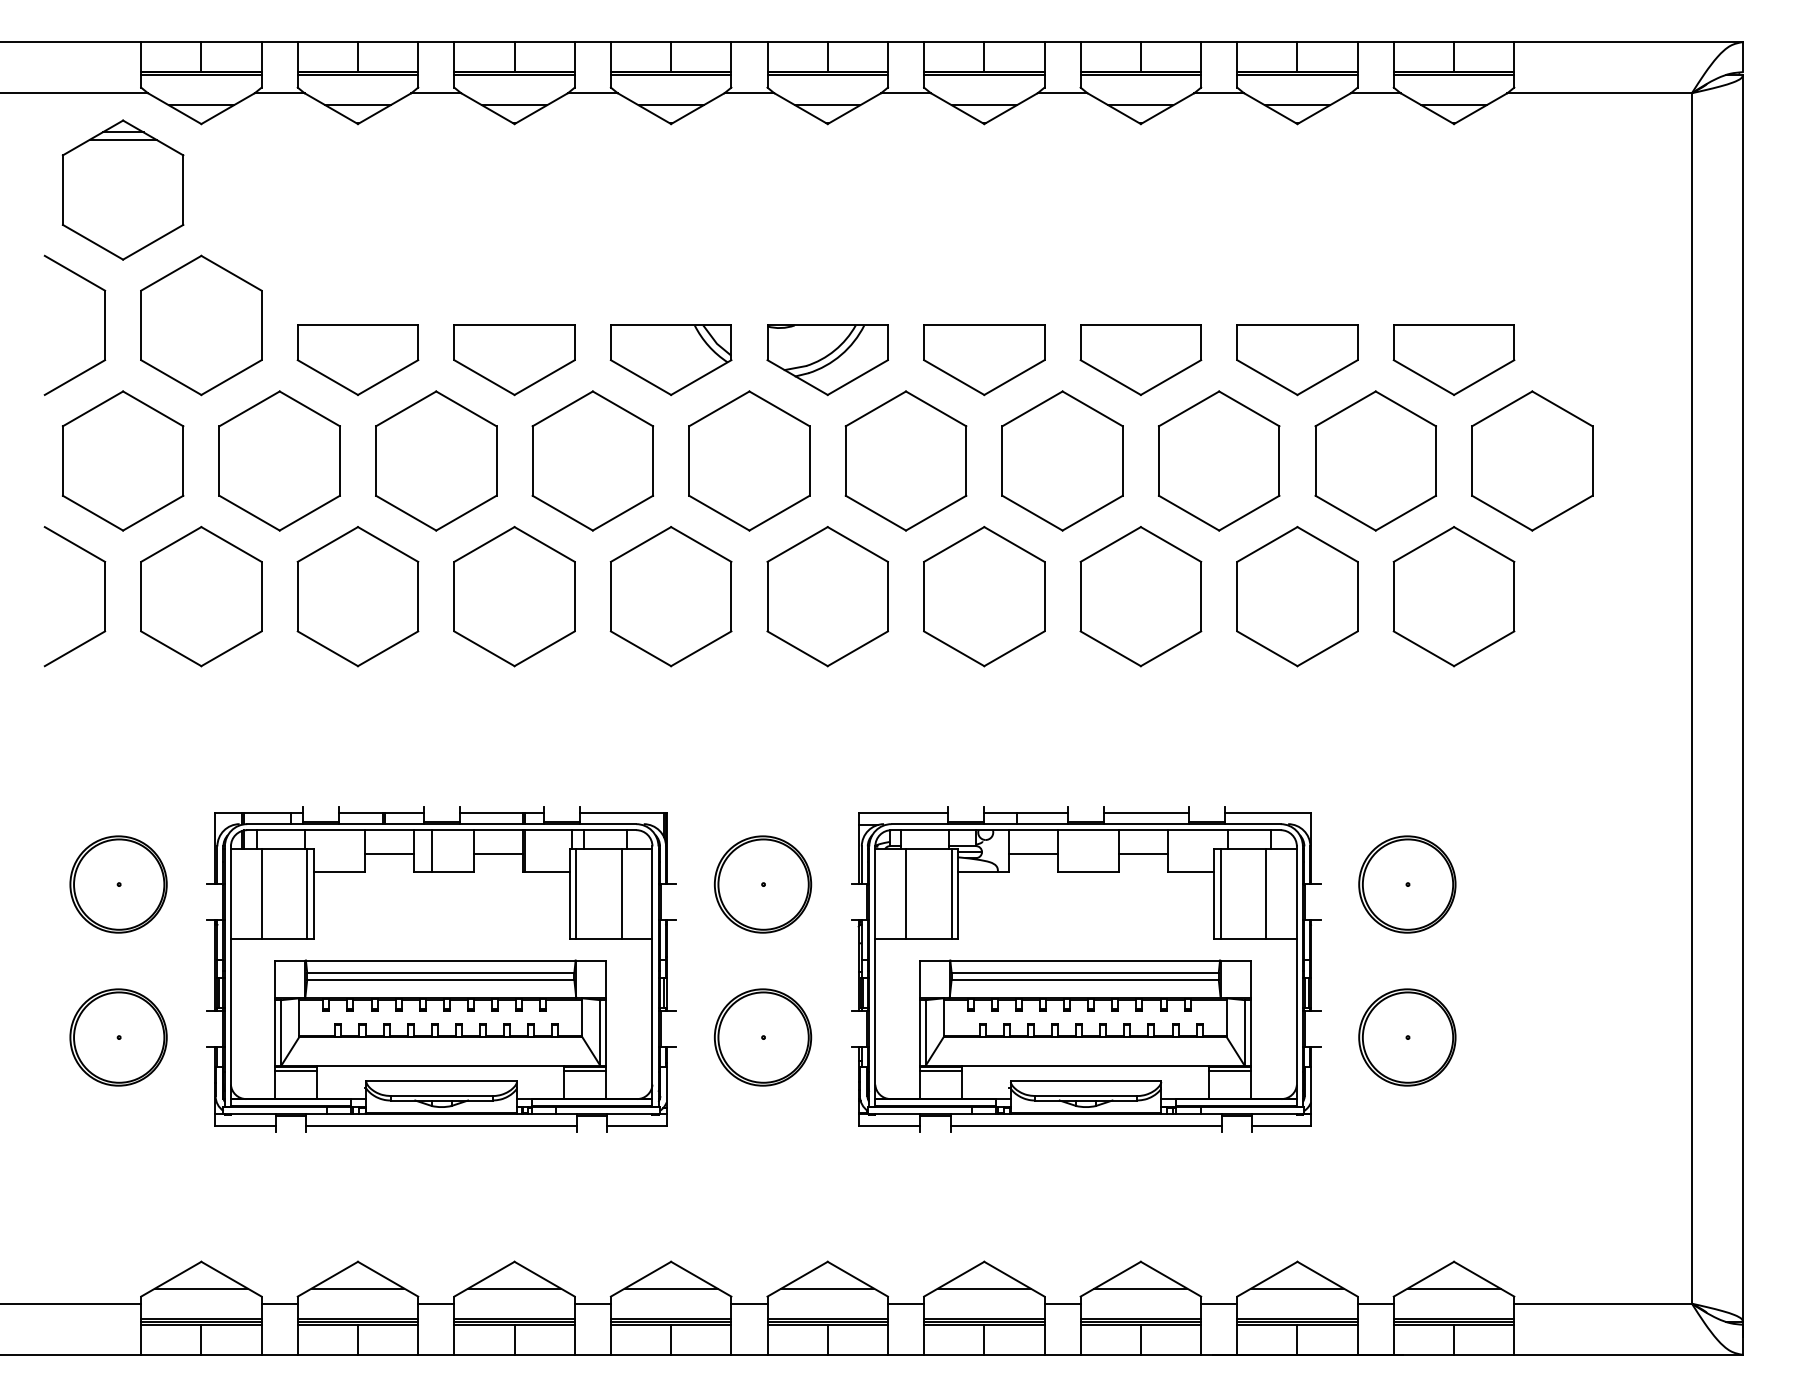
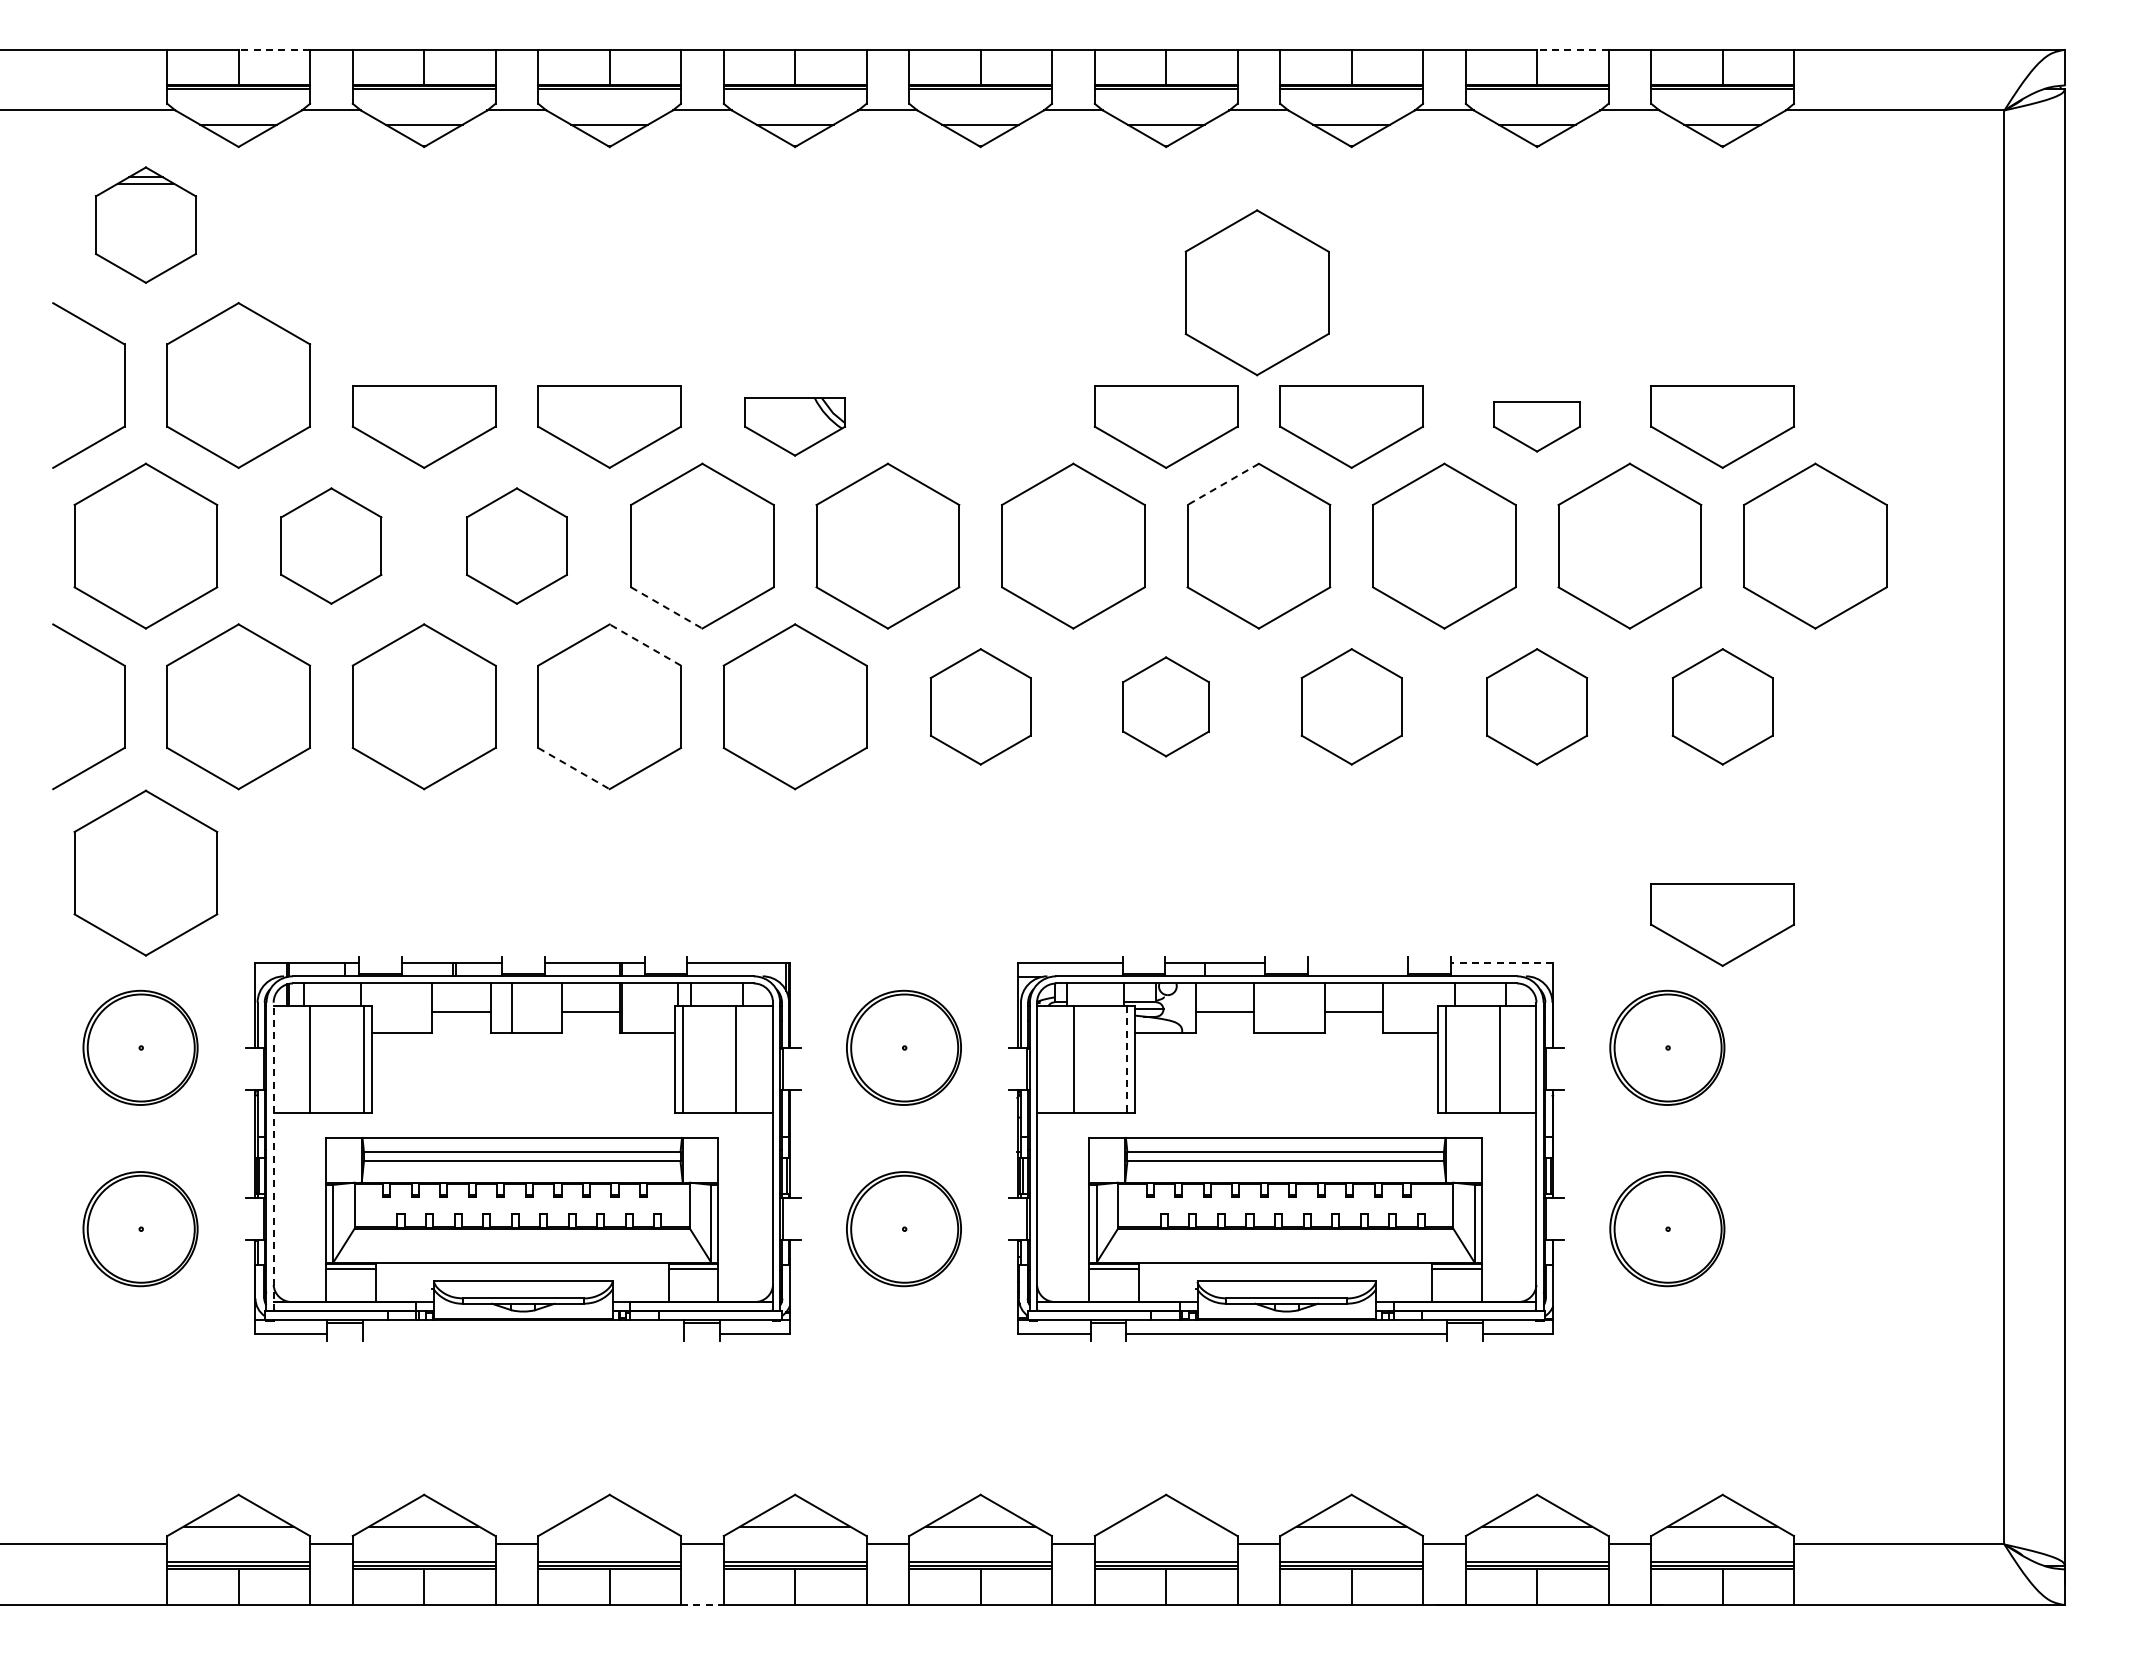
line: (231, 41) -> (274, 49), solid -> dashed
line: (1327, 41) -> (1572, 49), solid -> dashed
part: (122, 189) -> (145, 224), size x0.7
part: (1060, 246) -> (1256, 292), added
part: (670, 360) -> (794, 426), size x0.7
part: (827, 360) -> (980, 426), removed
part: (1296, 360) -> (1536, 426), size x0.6
line: (1031, 408) -> (1222, 484), solid -> dashed
part: (279, 460) -> (331, 545), size x0.7
part: (435, 460) -> (516, 545), size x0.7
line: (563, 513) -> (667, 608), solid -> dashed
line: (543, 544) -> (644, 644), solid -> dashed
part: (827, 596) -> (980, 706), size x0.7
part: (983, 596) -> (1165, 706), size x0.6
part: (1140, 596) -> (1351, 706), size x0.7
part: (1296, 596) -> (1536, 706), size x0.7
part: (1453, 596) -> (1722, 706), size x0.7
line: (484, 648) -> (574, 768), solid -> dashed
part: (122, 736) -> (145, 872), added
part: (1453, 780) -> (1722, 924), added
line: (1146, 813) -> (1358, 963), removed
line: (1267, 813) -> (1501, 963), solid -> dashed
line: (951, 894) -> (1127, 1059), solid -> dashed
line: (230, 976) -> (273, 1156), solid -> dashed
line: (440, 1126) -> (522, 1334), removed
line: (514, 1288) -> (609, 1526), removed
line: (984, 1288) -> (1166, 1526), removed
line: (592, 1355) -> (702, 1605), solid -> dashed

